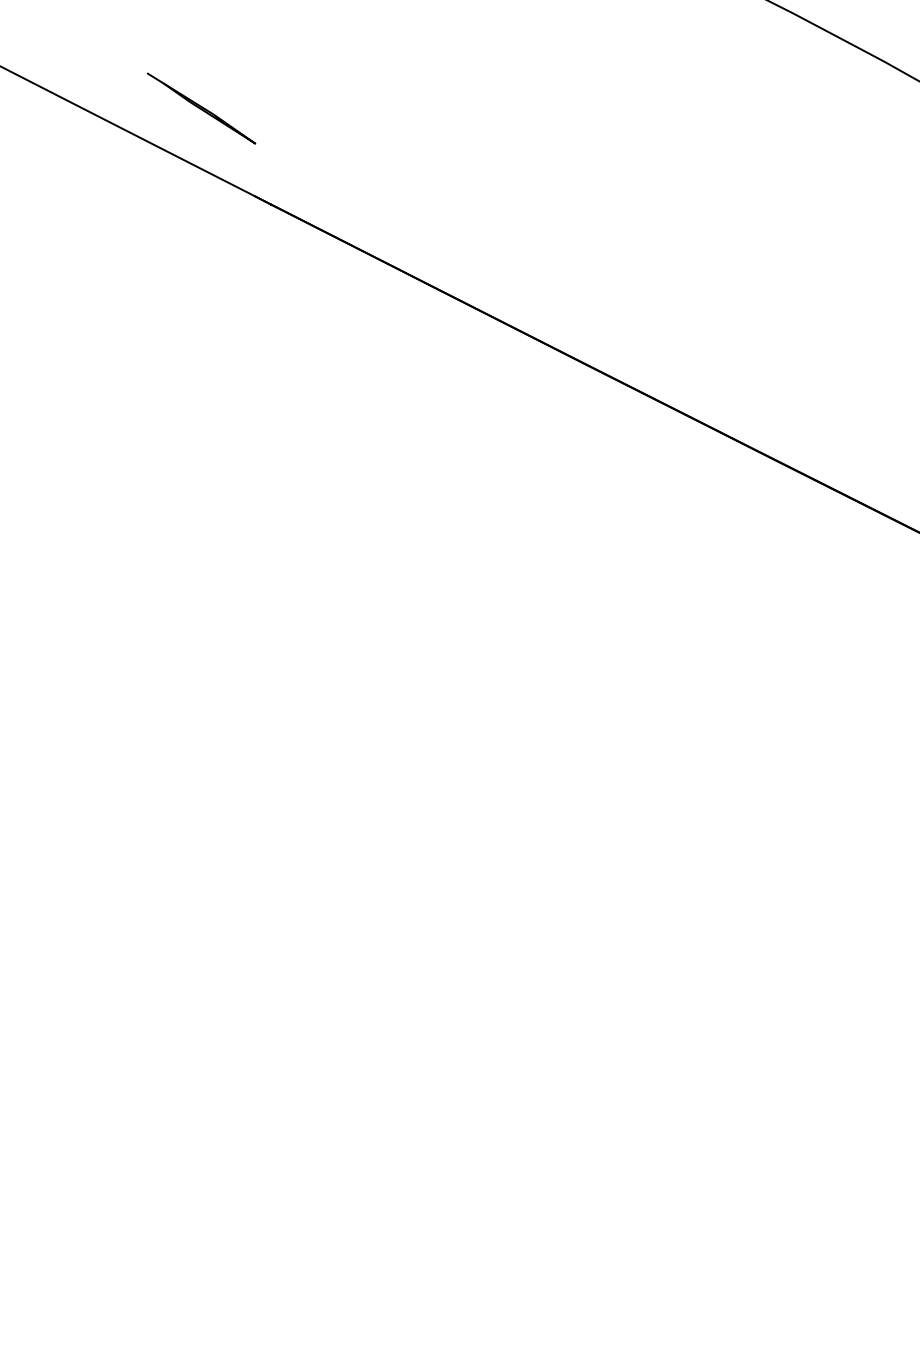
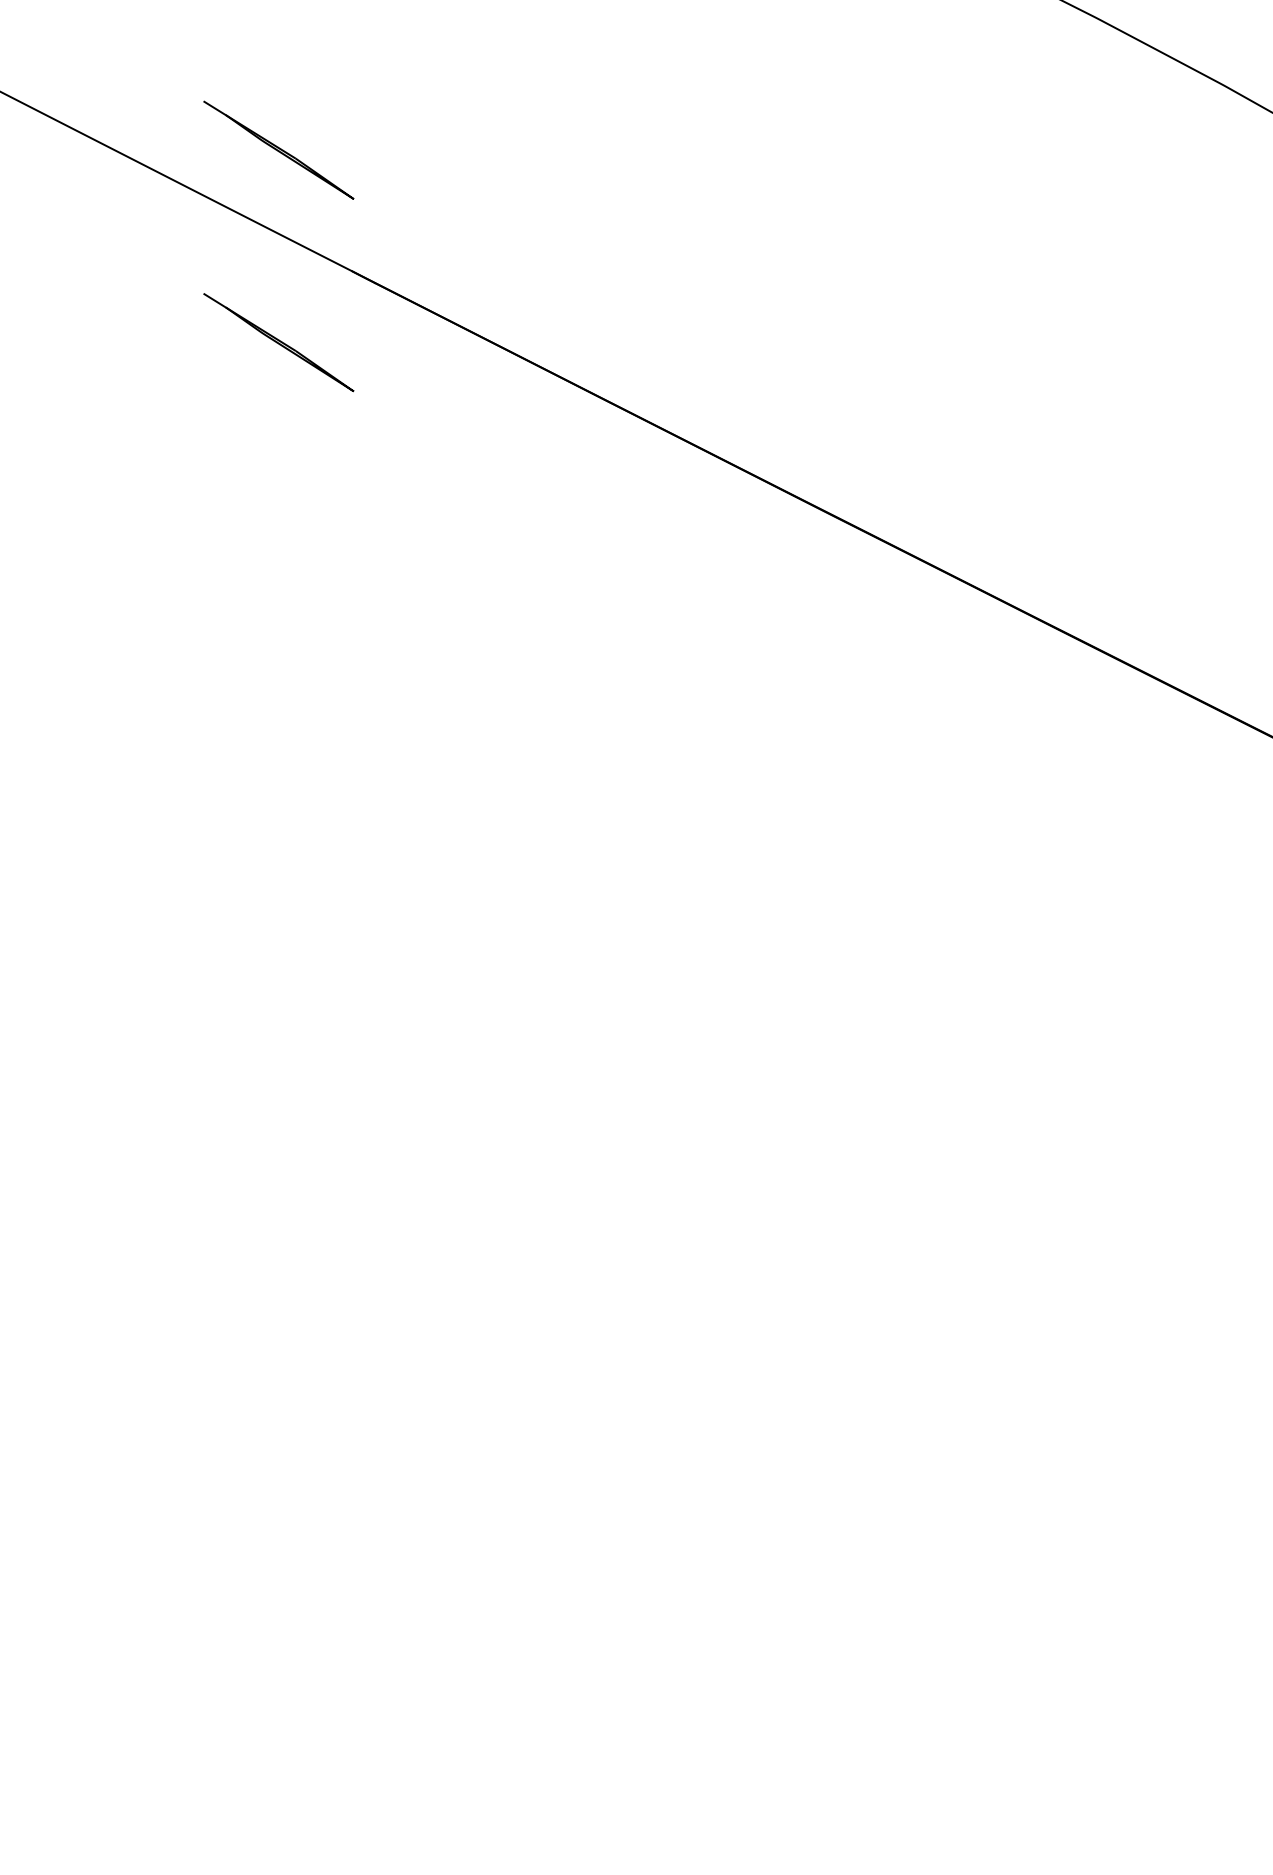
part: (201, 247) -> (278, 342), added

